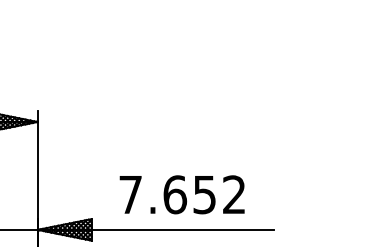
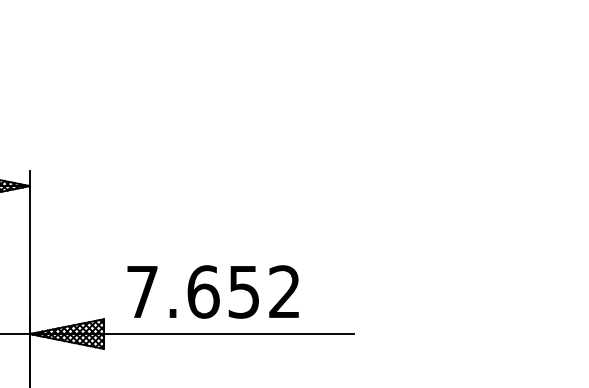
text: (181, 194) -> (212, 291), moved

